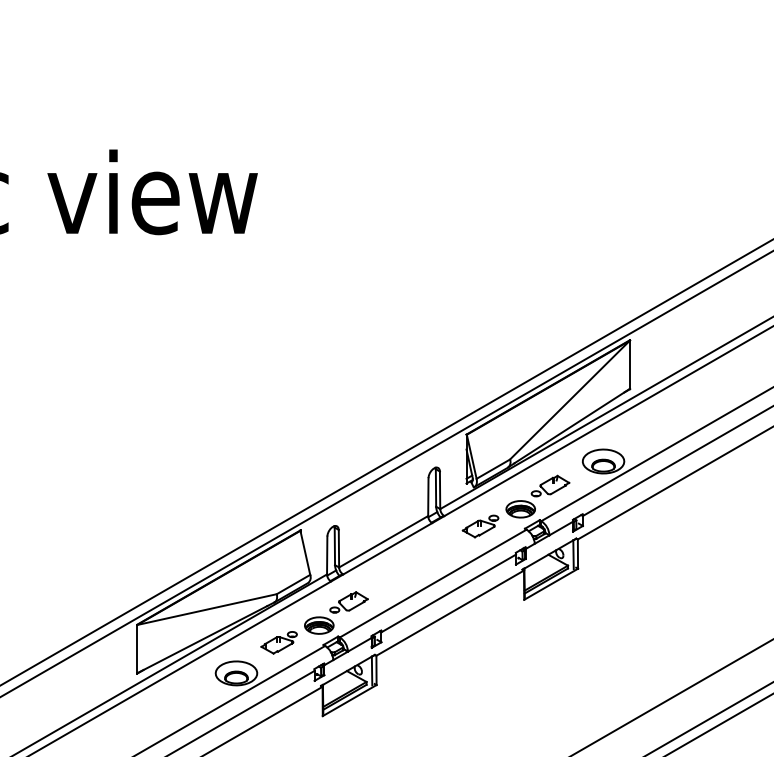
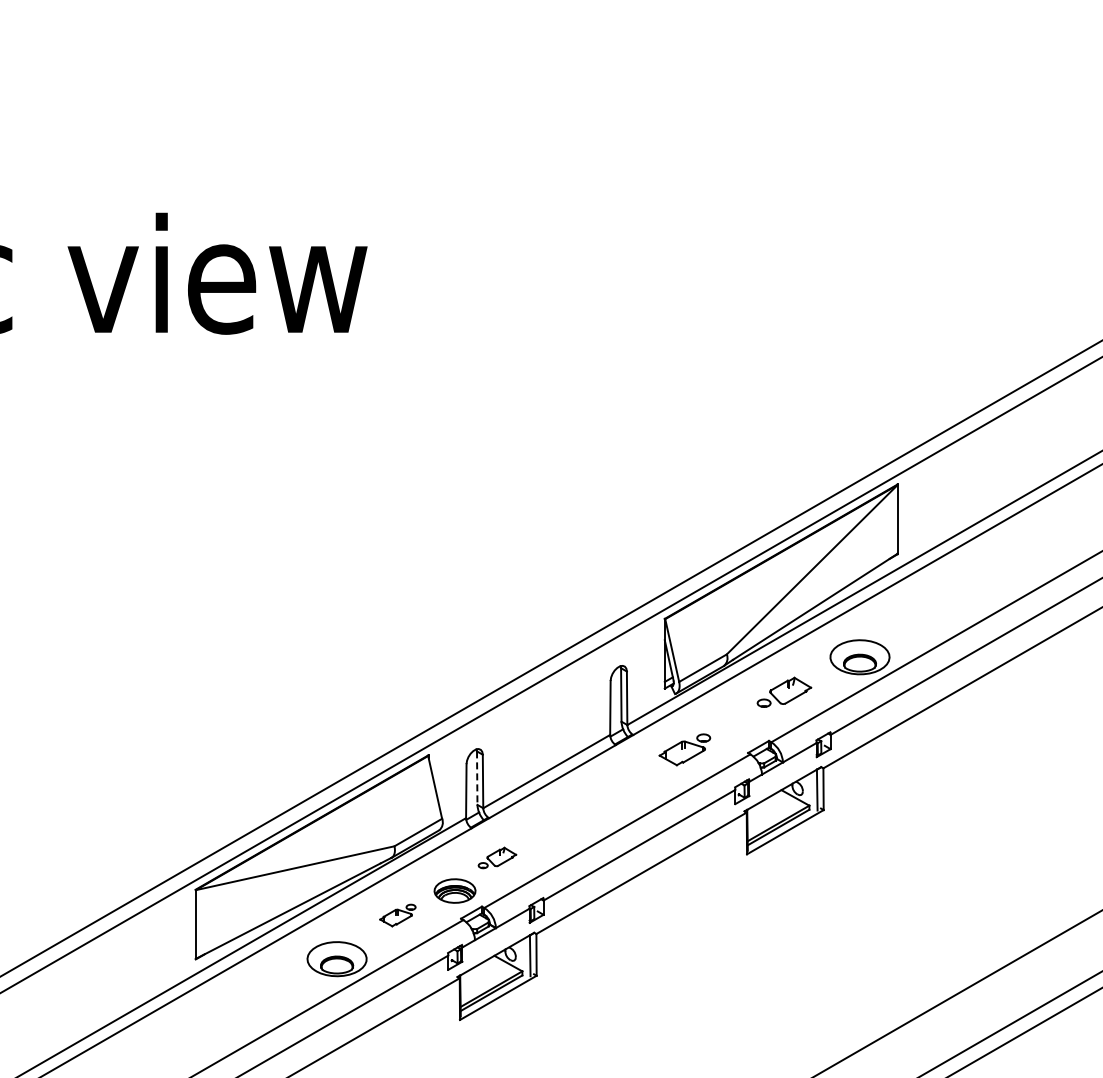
part: (520, 509) -> (741, 725), removed
line: (335, 546) -> (477, 778), solid -> dashed
part: (349, 602) -> (497, 857), size x0.7
part: (278, 642) -> (397, 915), size x0.7

